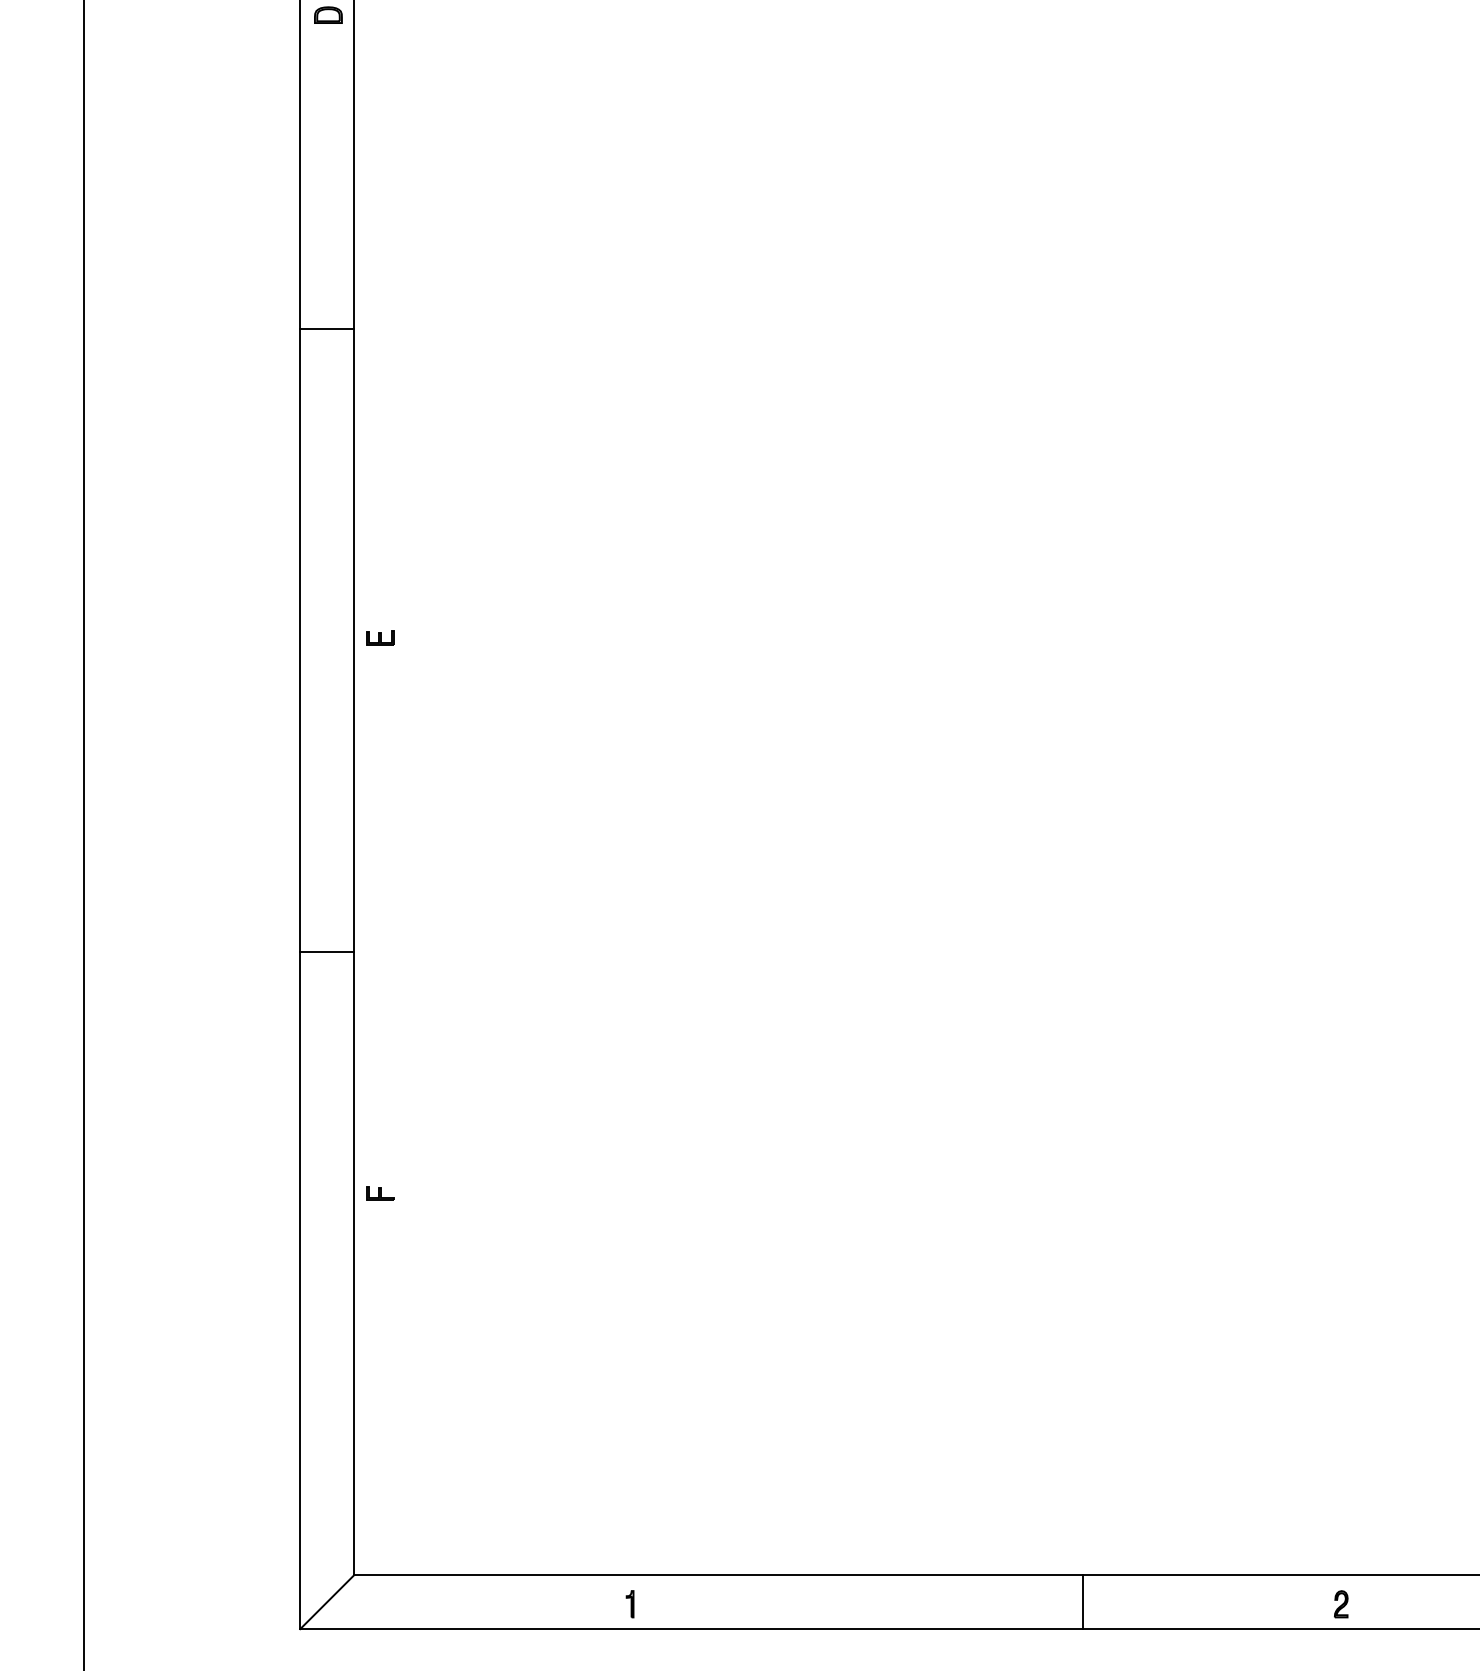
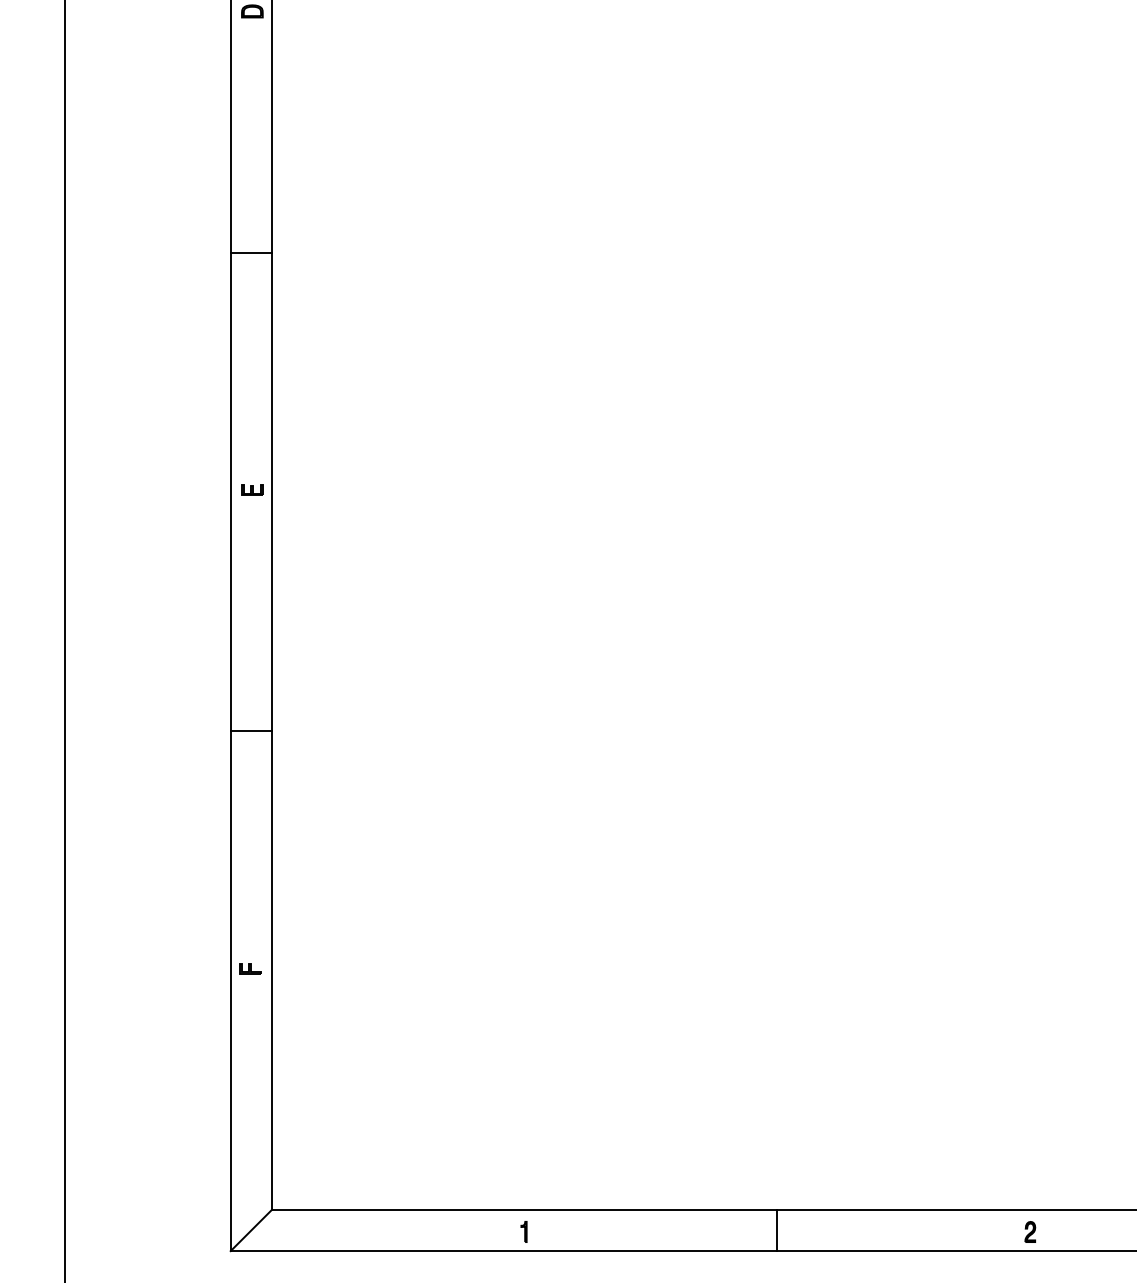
part: (380, 637) -> (252, 489), moved
part: (380, 1193) -> (250, 968), moved
line: (1083, 1602) -> (777, 1230), moved
part: (629, 1604) -> (523, 1232), moved

